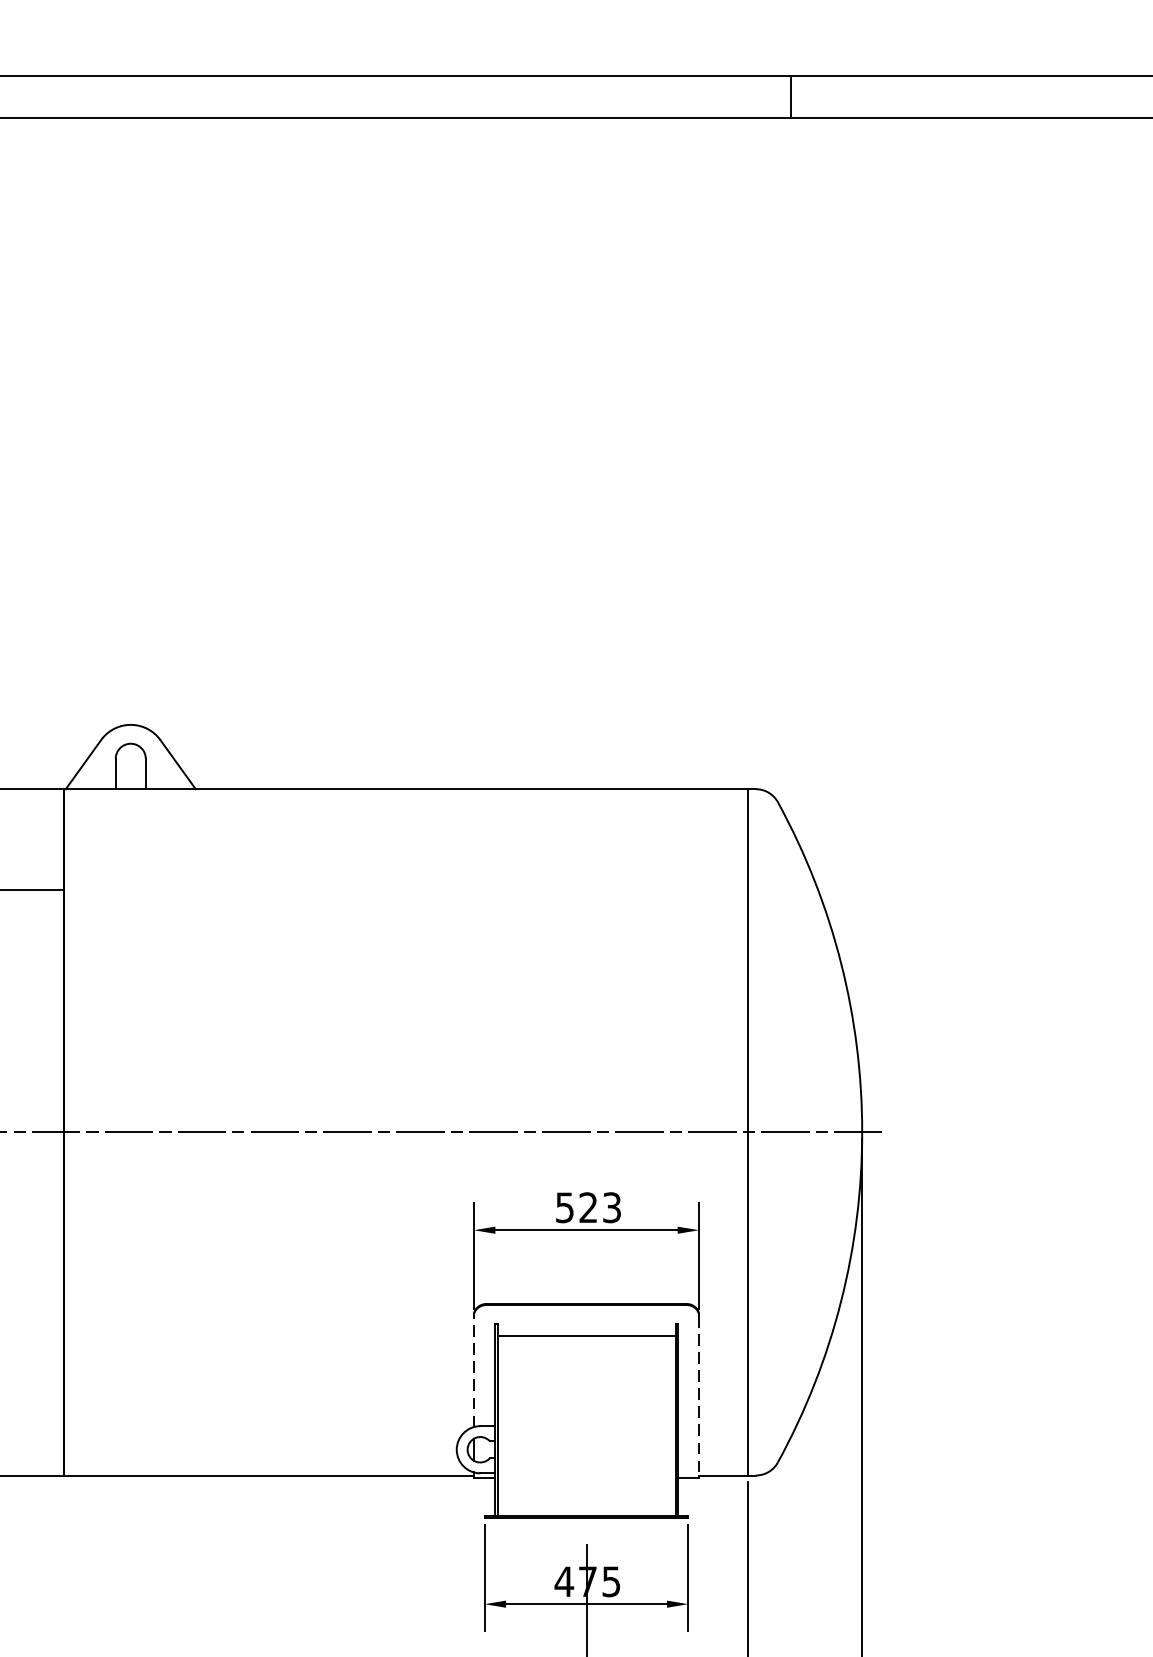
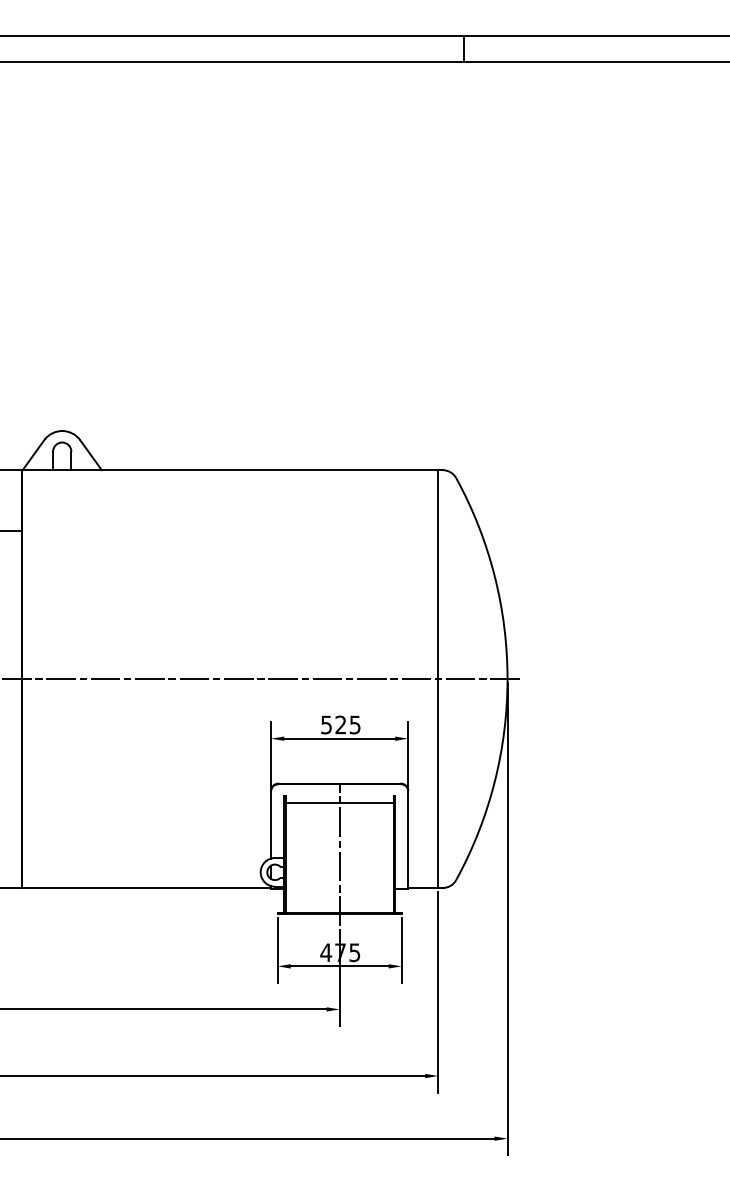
text: (612, 1206) -> (355, 724), 523 -> 525
line: (474, 1371) -> (271, 824), dashed -> solid
line: (699, 1397) -> (408, 840), dashed -> solid
line: (586, 1418) -> (339, 853), added

